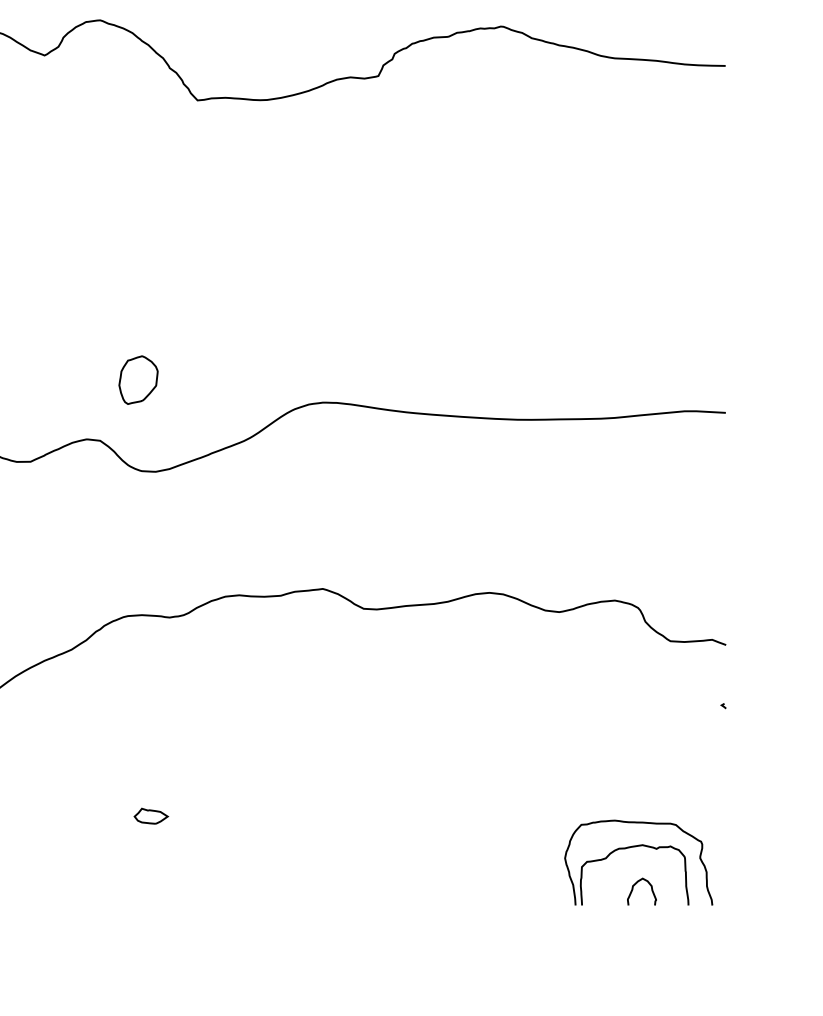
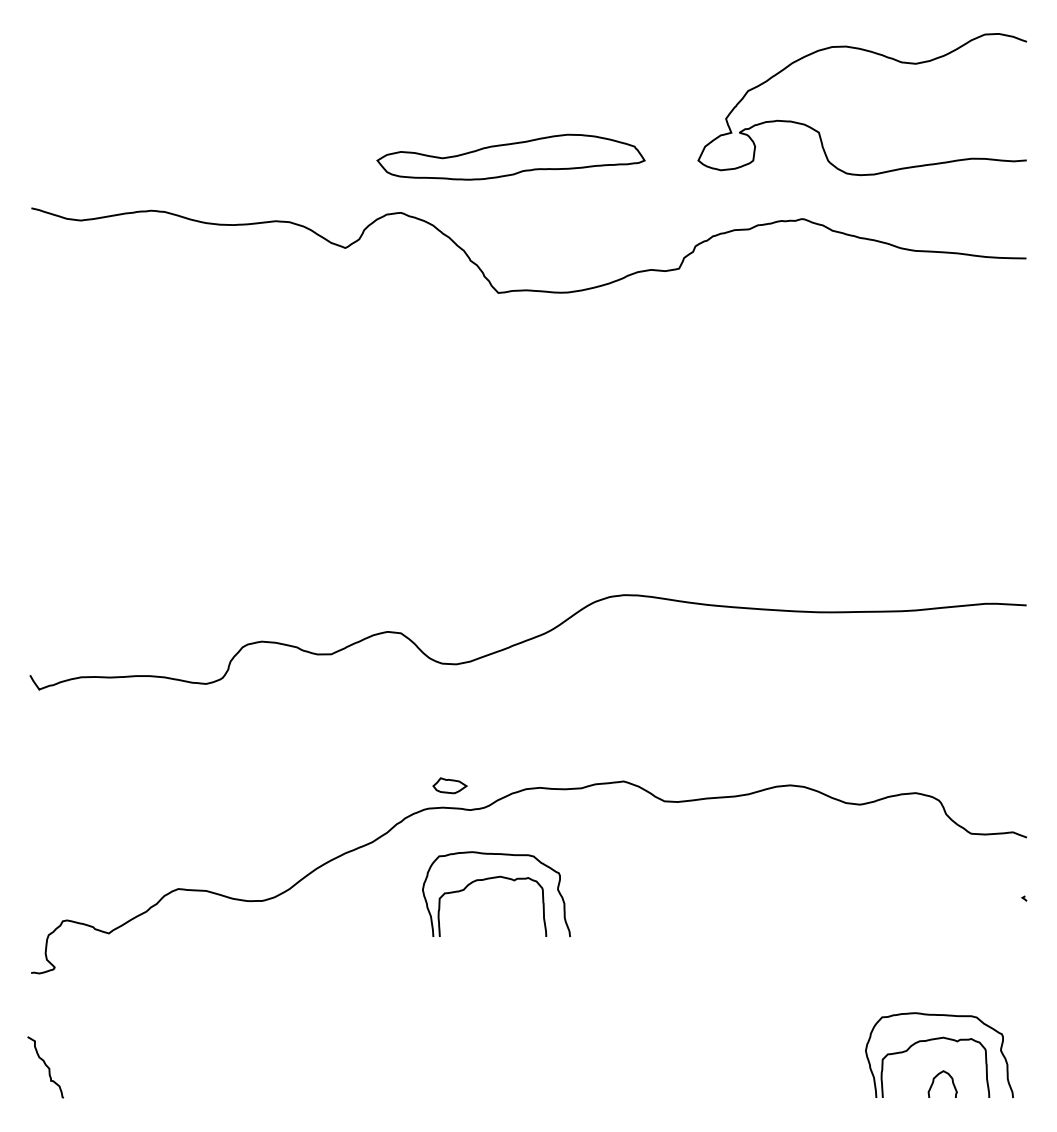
part: (138, 379) -> (439, 572), removed
part: (195, 685) -> (496, 878), added
part: (150, 815) -> (449, 785), moved

